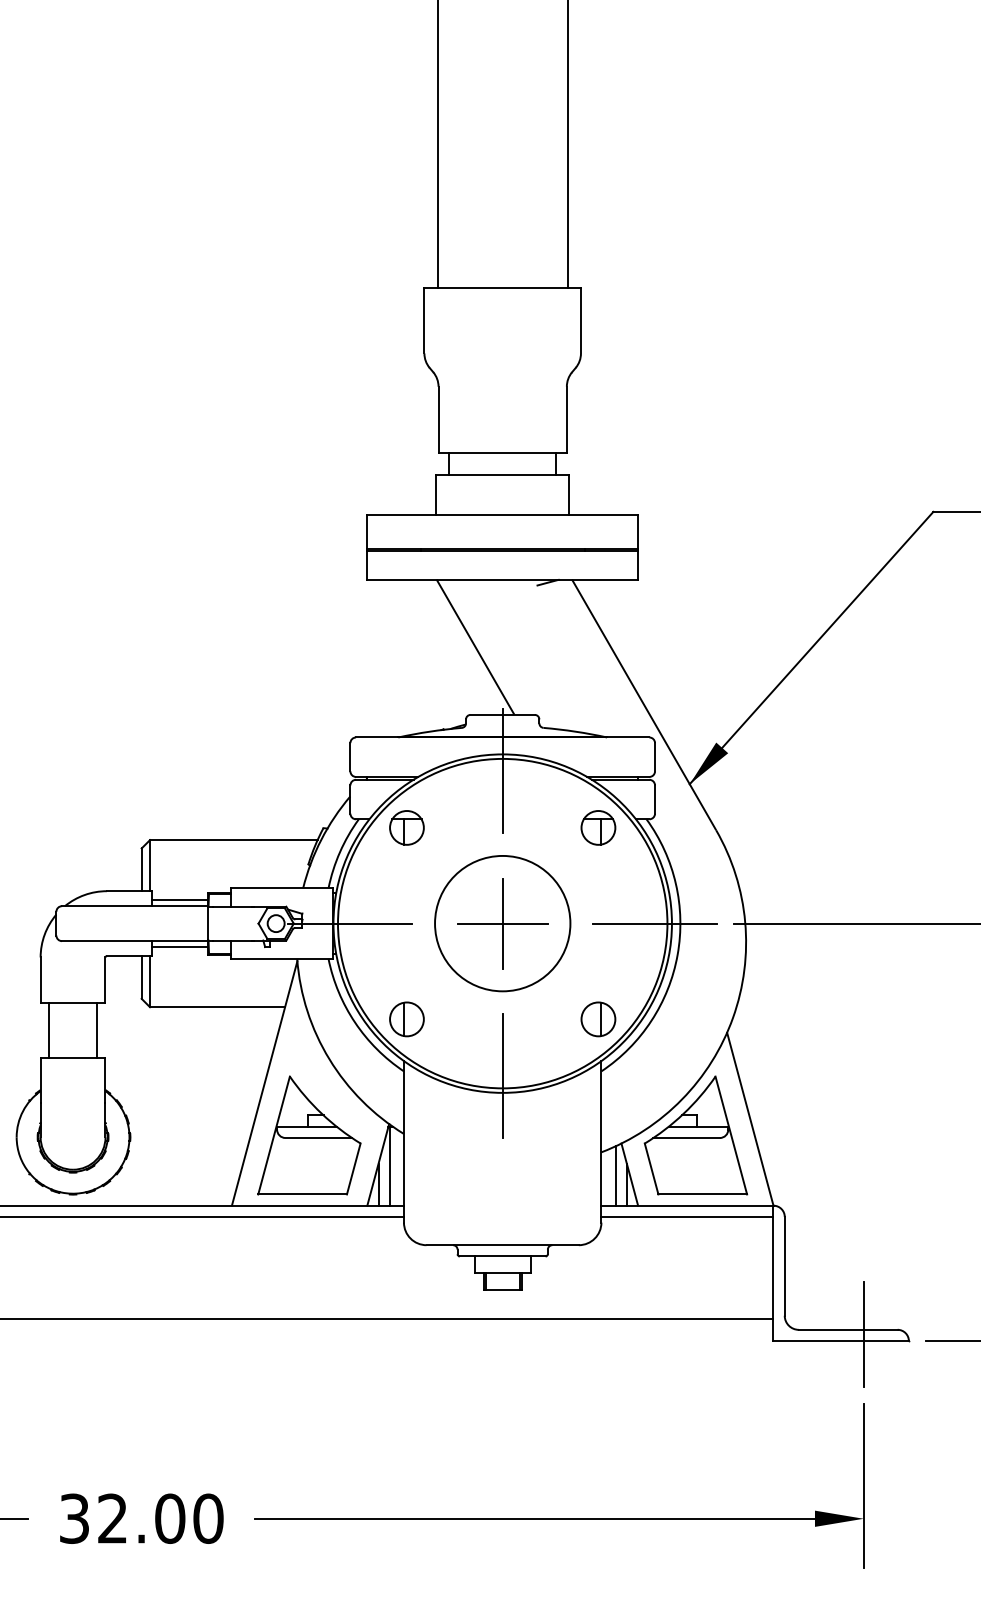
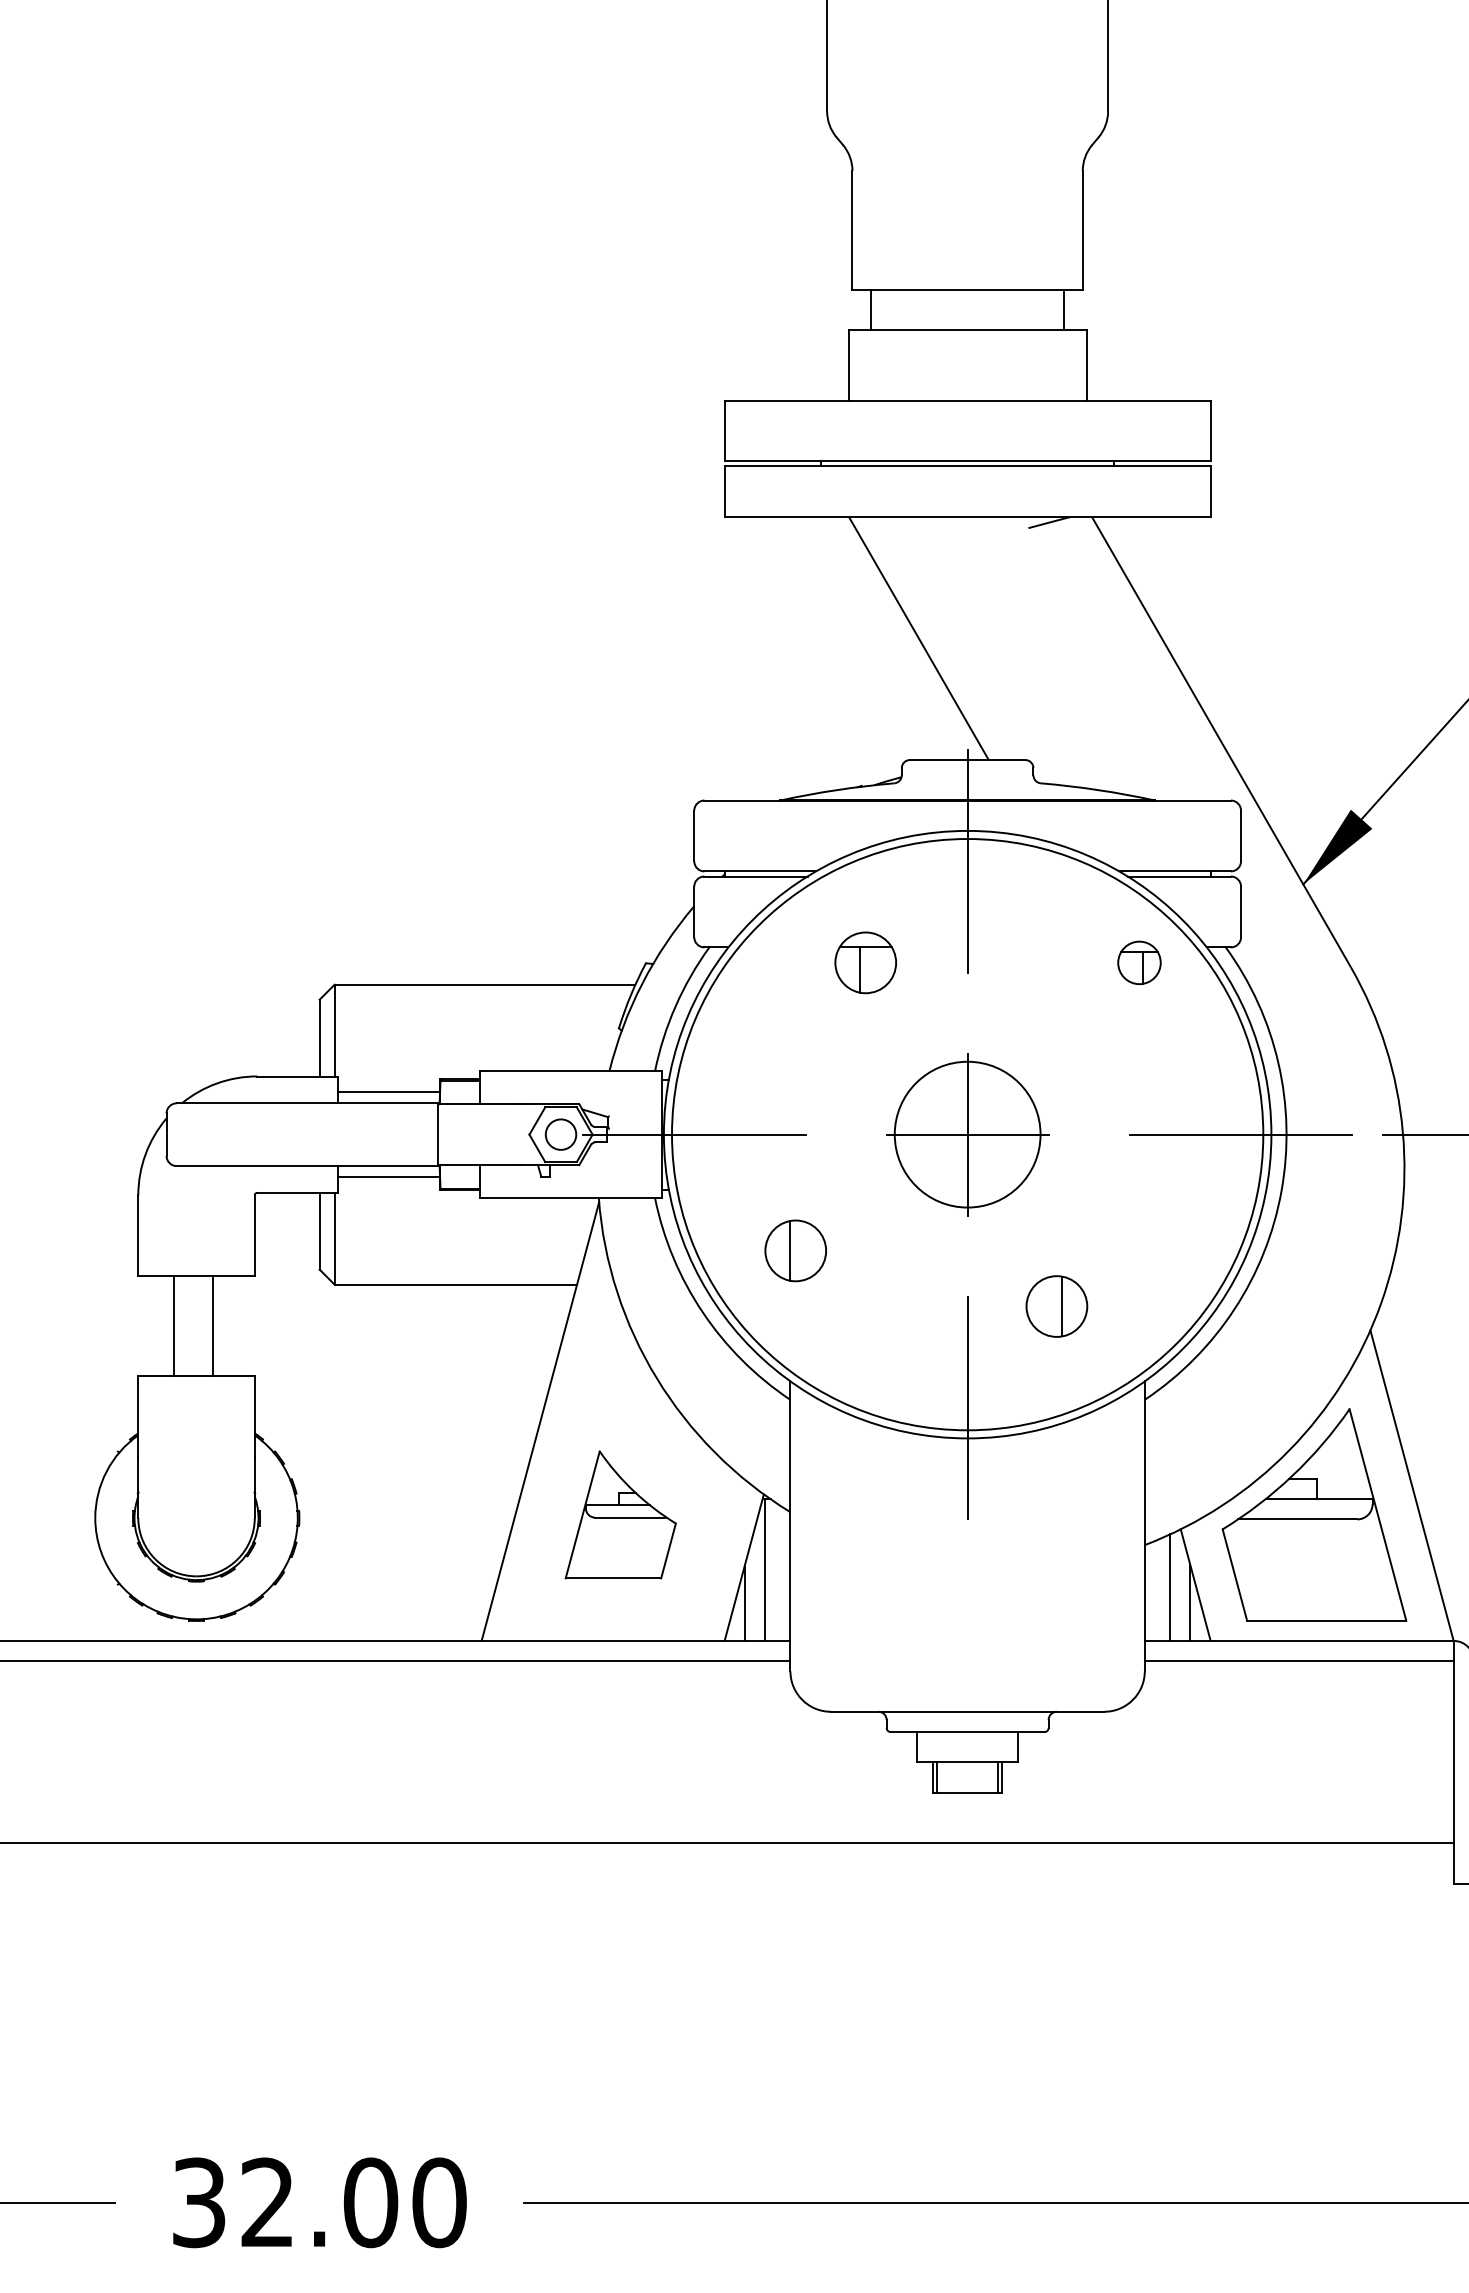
part: (406, 827) -> (864, 962), moved
part: (598, 827) -> (1139, 962), size x0.7
circle: (502, 923) -> (967, 1134), size x0.6
part: (406, 1019) -> (794, 1251), moved
part: (598, 1019) -> (1056, 1306), moved
line: (49, 1030) -> (213, 1326), moved
line: (96, 1030) -> (173, 1326), moved
part: (309, 1135) -> (620, 1514), size x0.6

